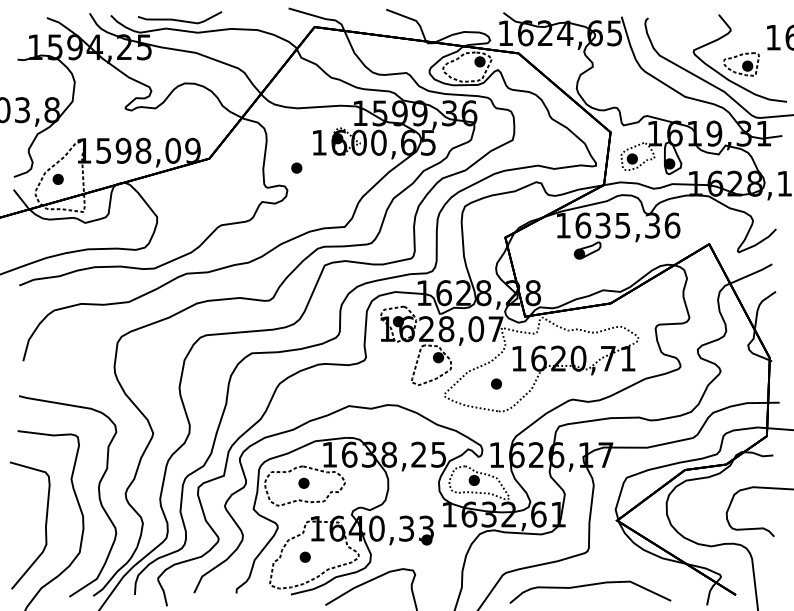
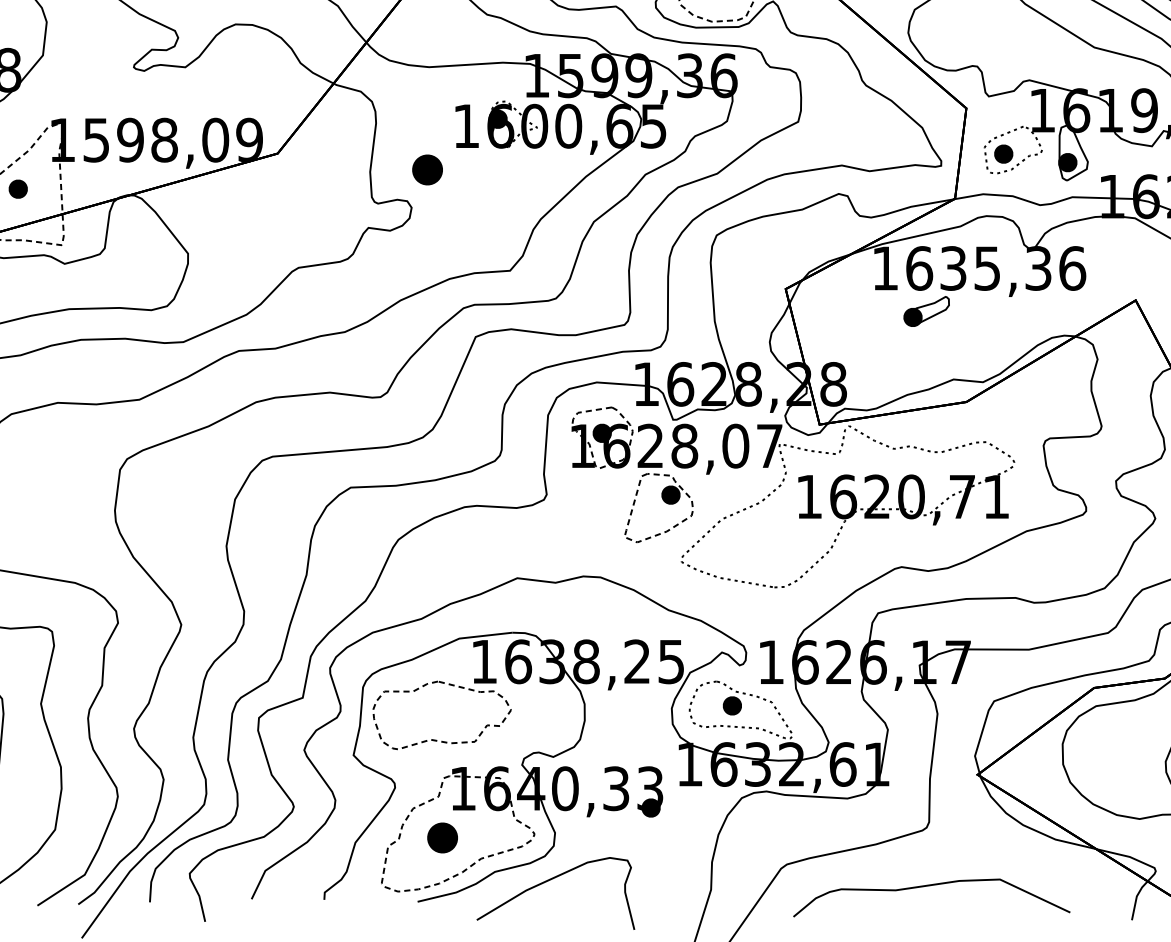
part: (296, 167) -> (427, 168), size x1.6
part: (496, 383) -> (770, 539), removed
part: (303, 482) -> (439, 709), removed
part: (304, 556) -> (440, 836), size x1.6

